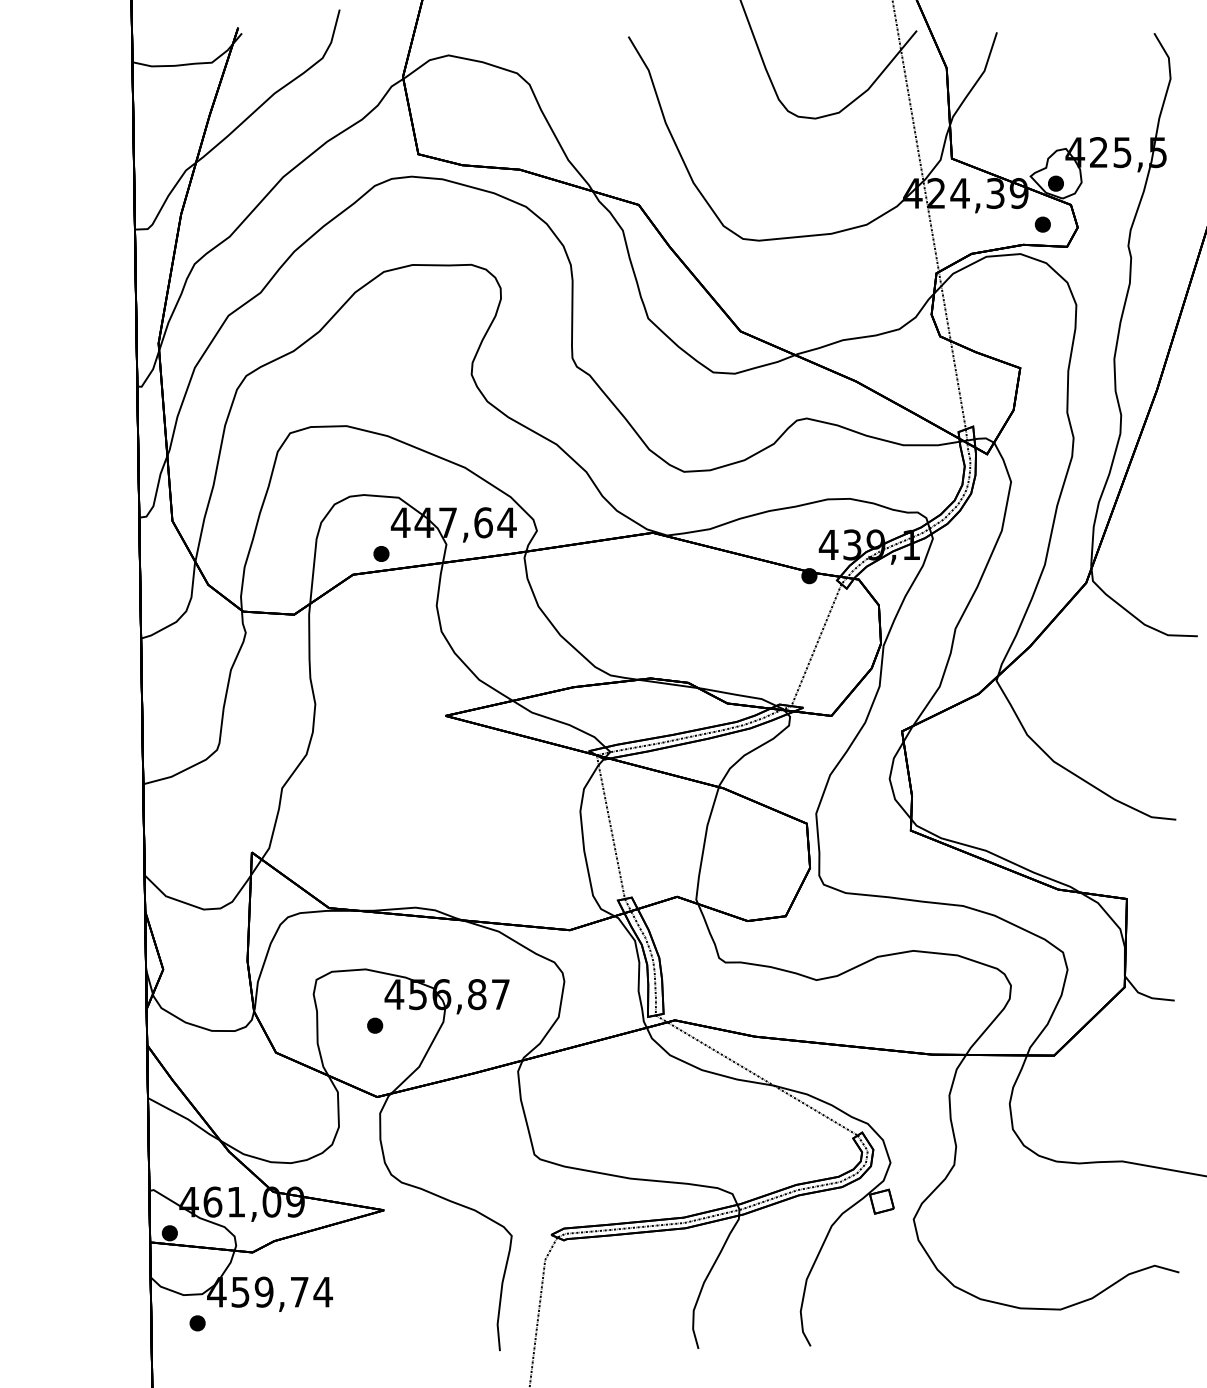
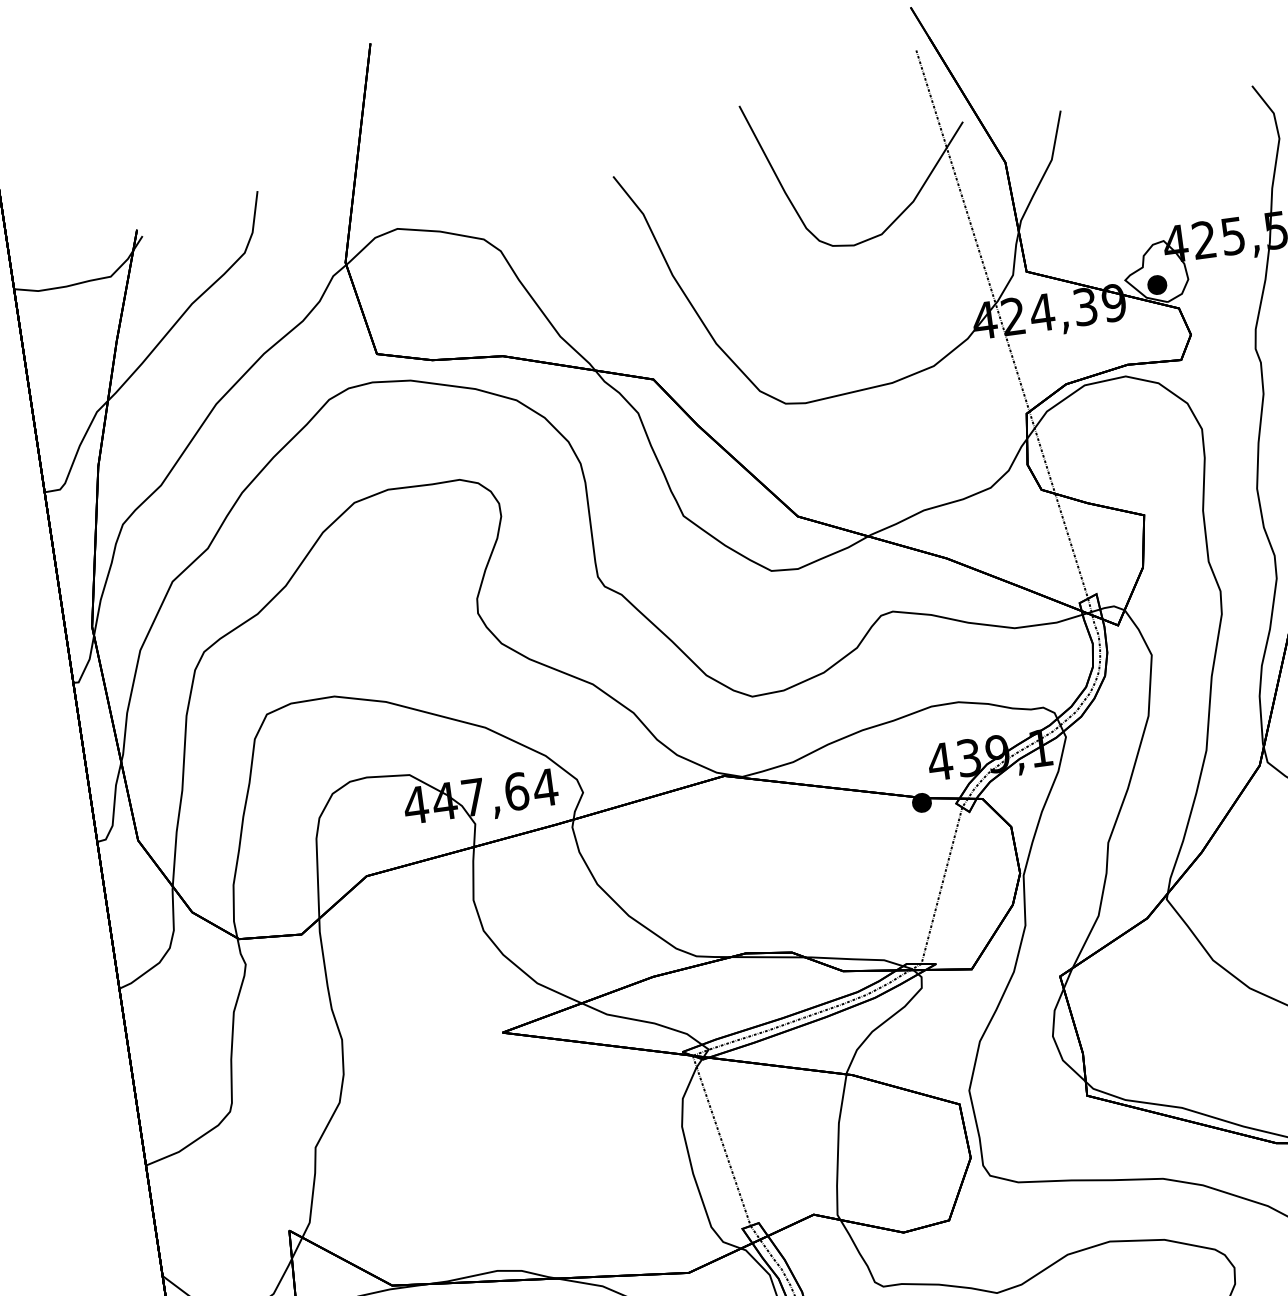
part: (1042, 224) -> (1147, 336), removed
part: (381, 553) -> (397, 845), removed

